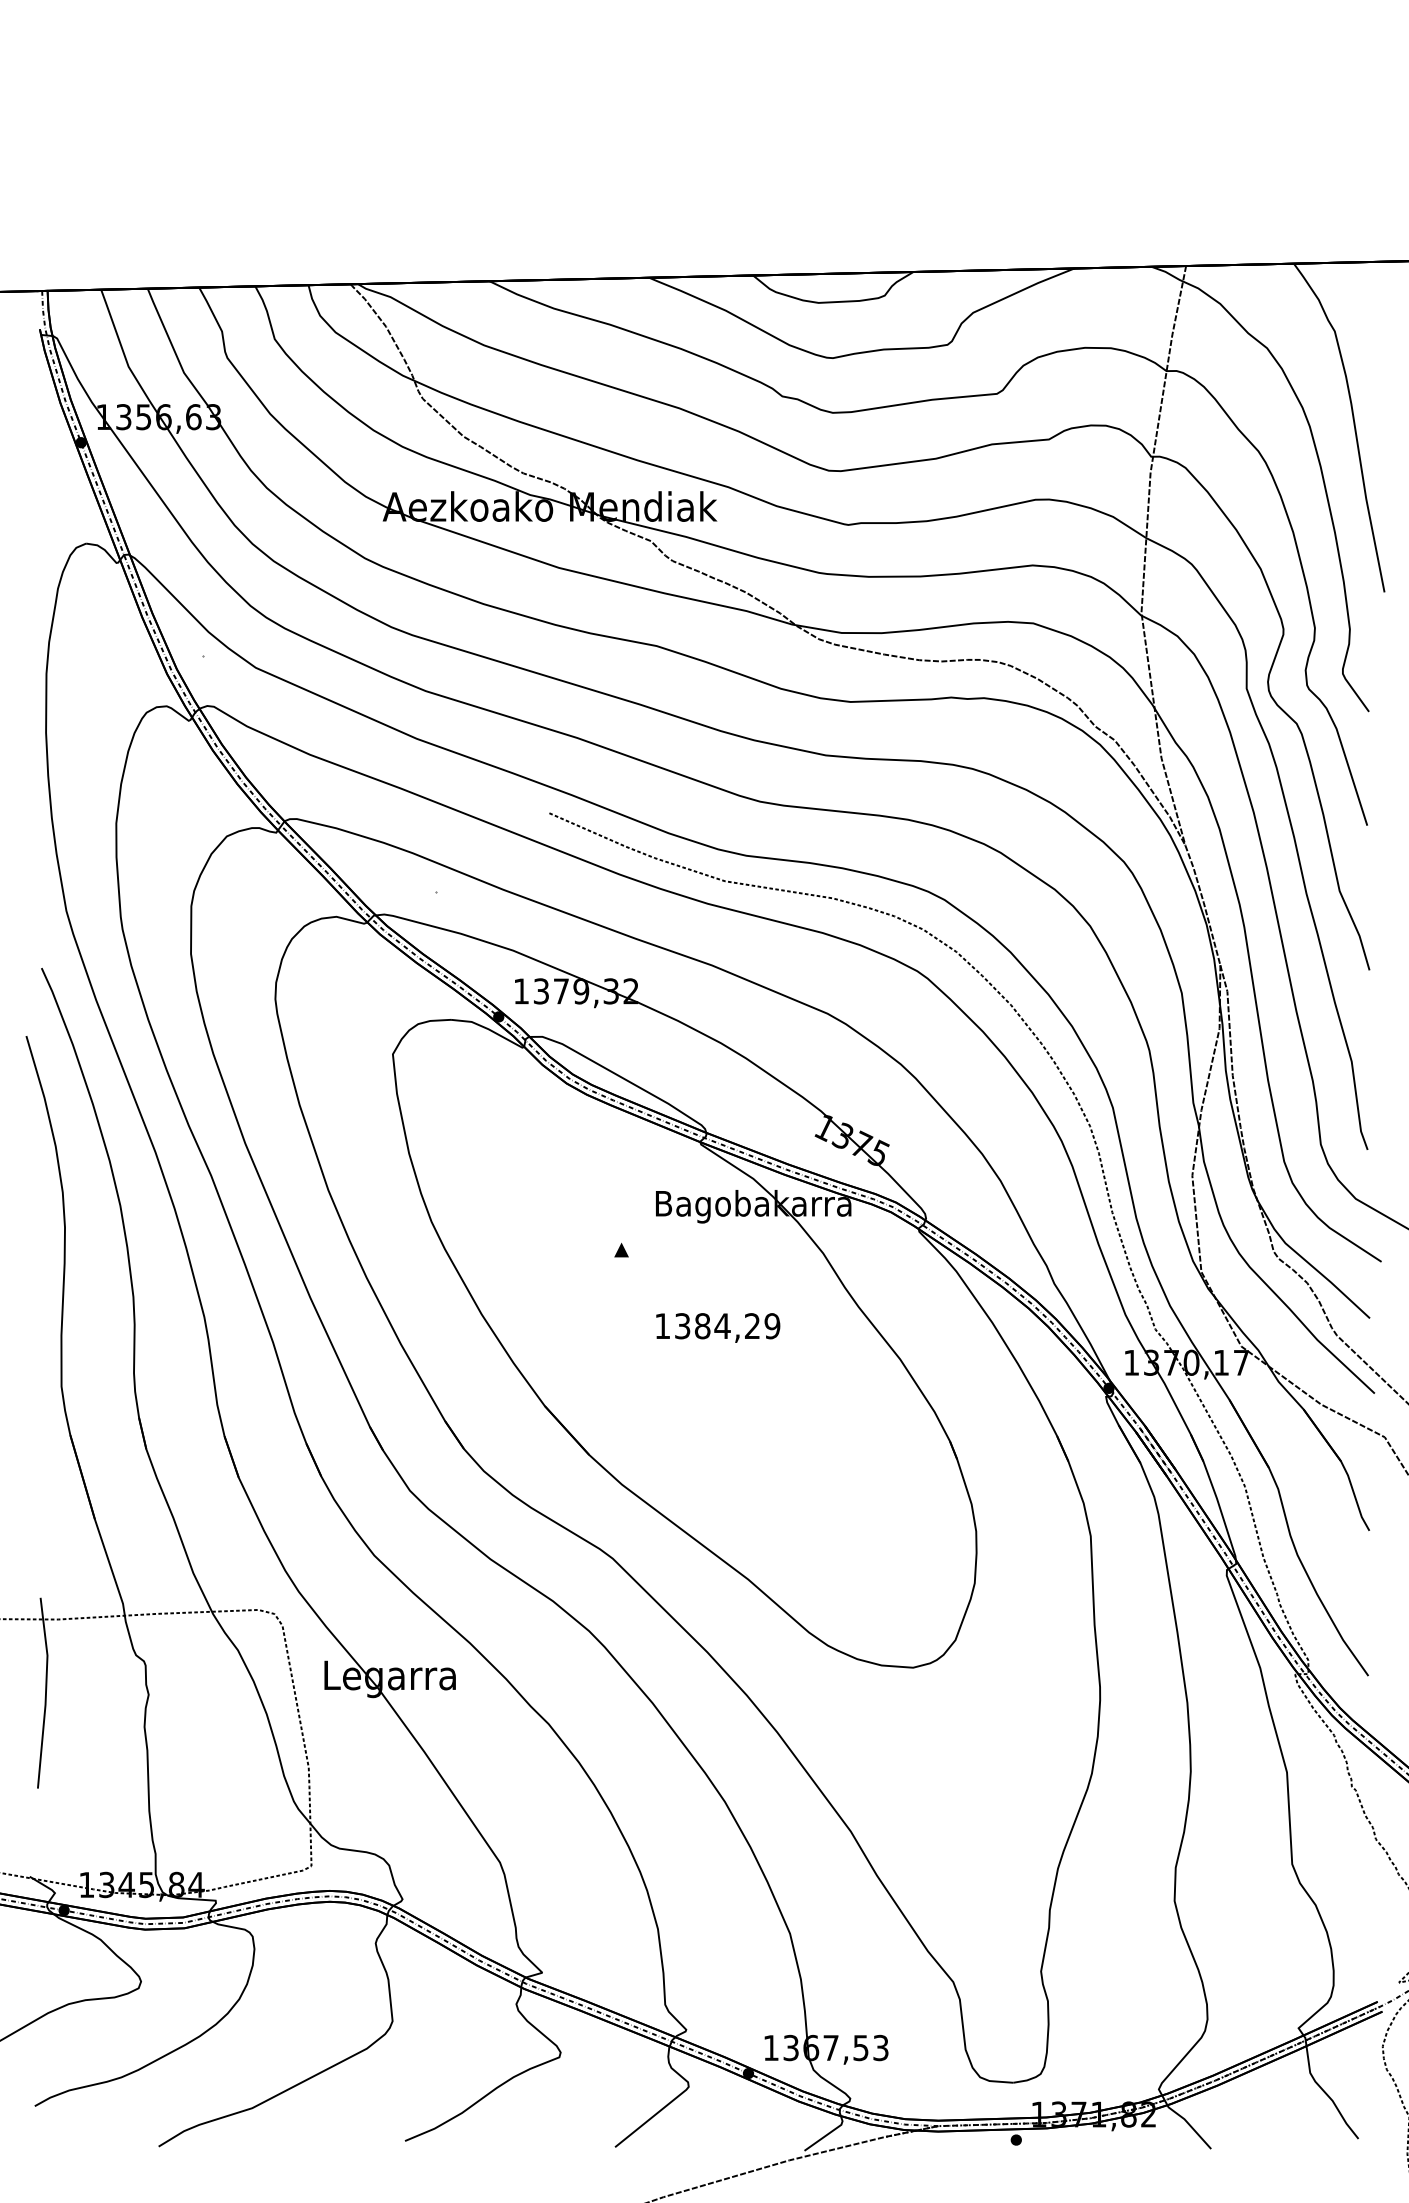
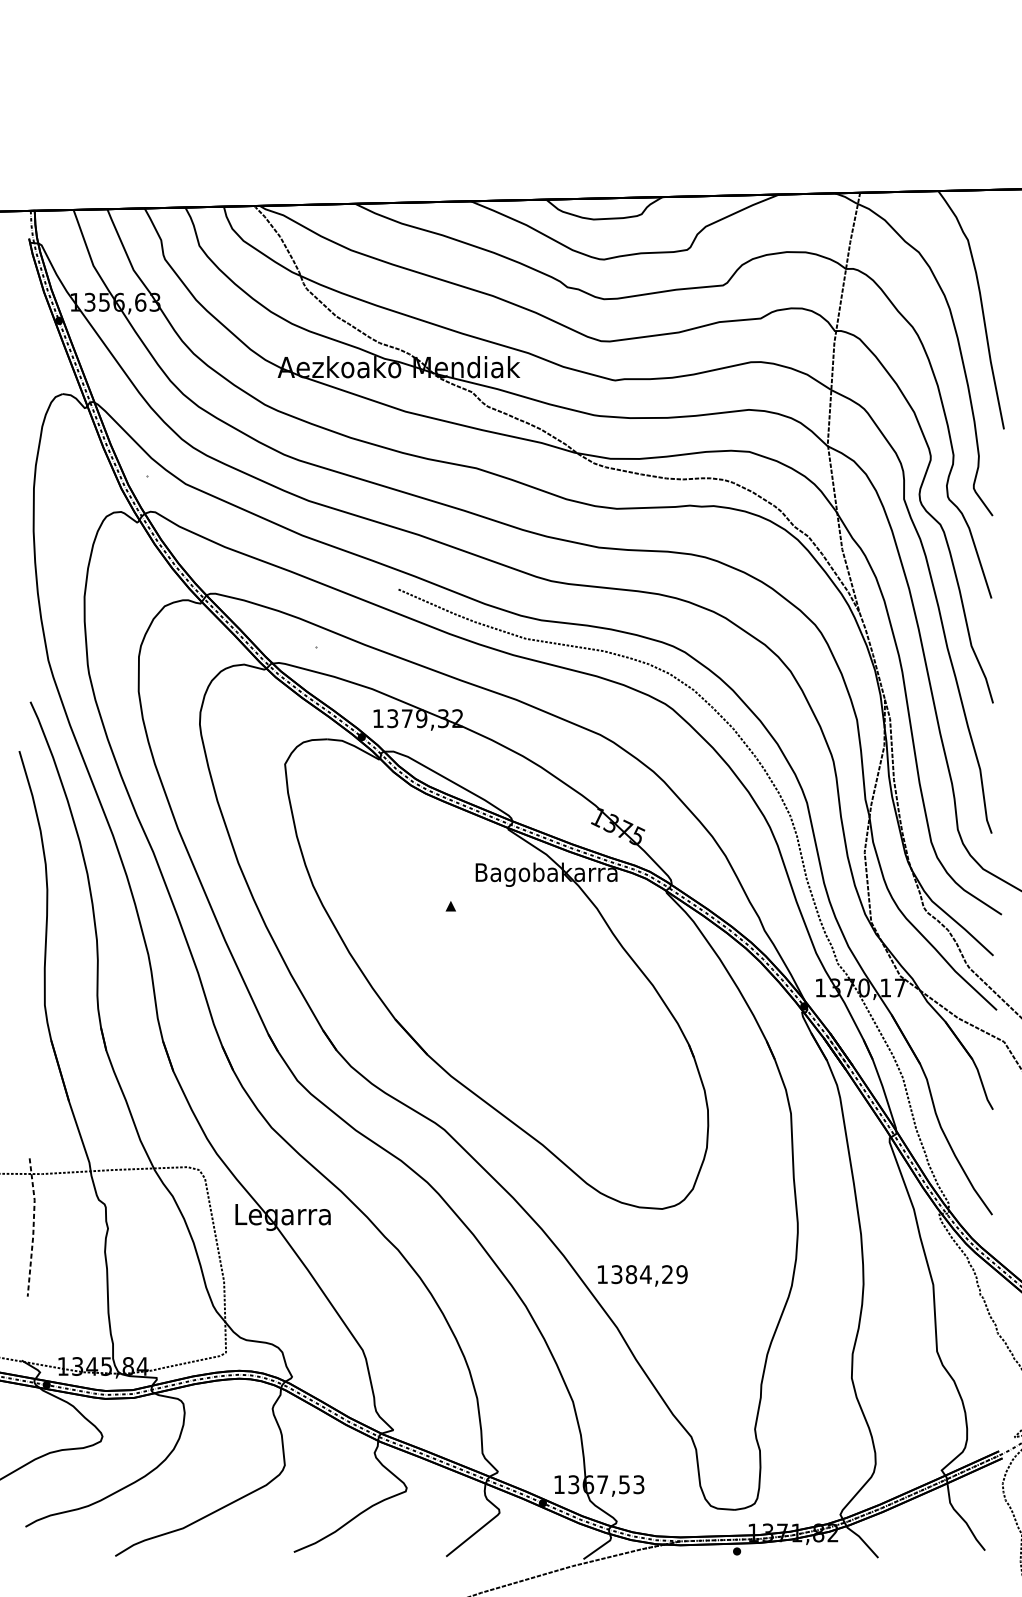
text: (718, 1327) -> (642, 1275), moved
line: (46, 1693) -> (33, 1227), solid -> dashed

